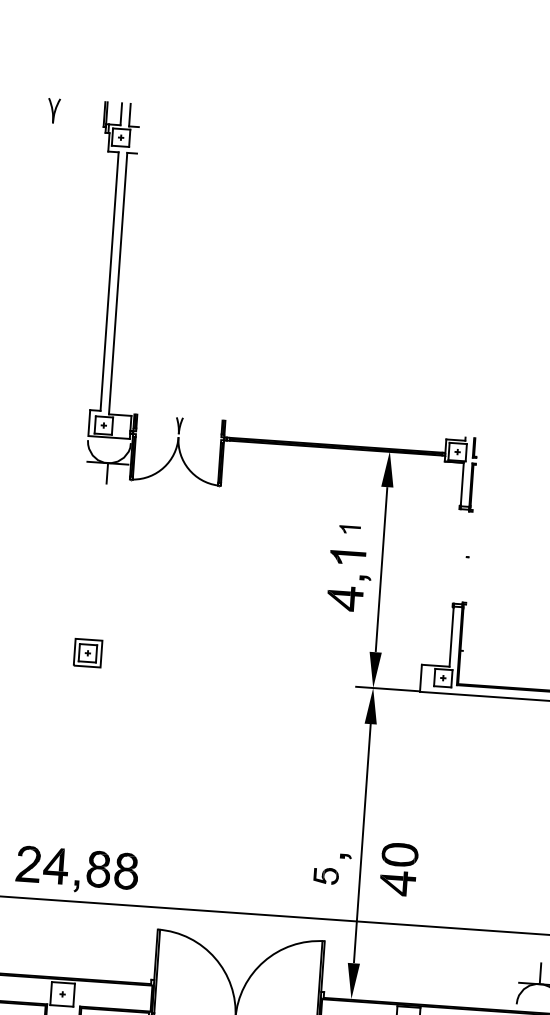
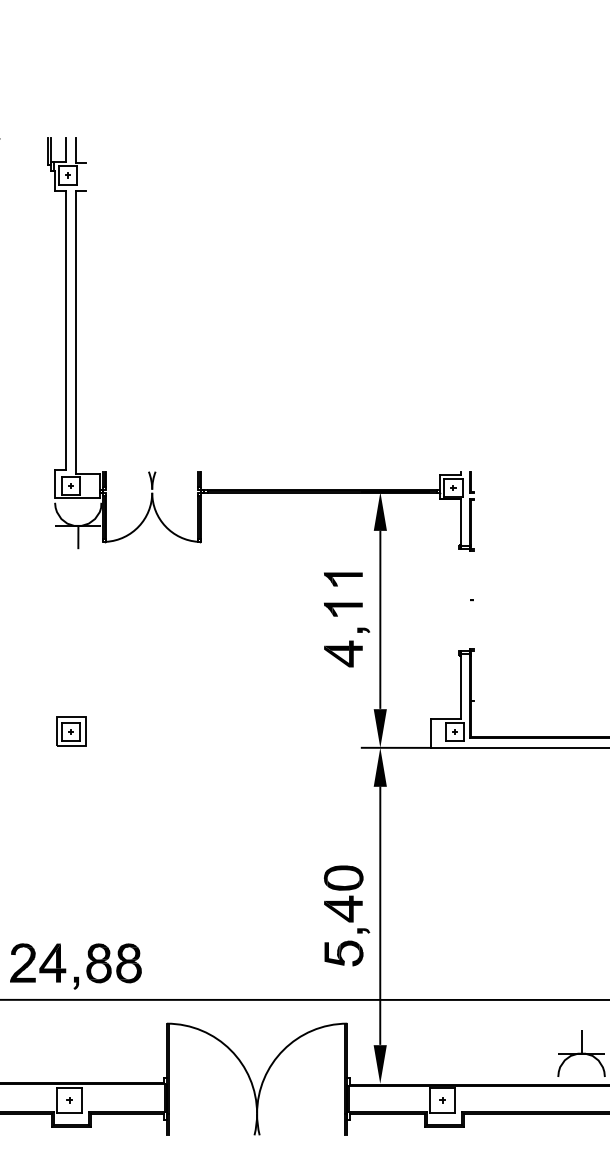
part: (350, 529) -> (343, 579), size x1.67
part: (398, 869) -> (343, 893), moved
part: (325, 876) -> (343, 953), size x1.43

